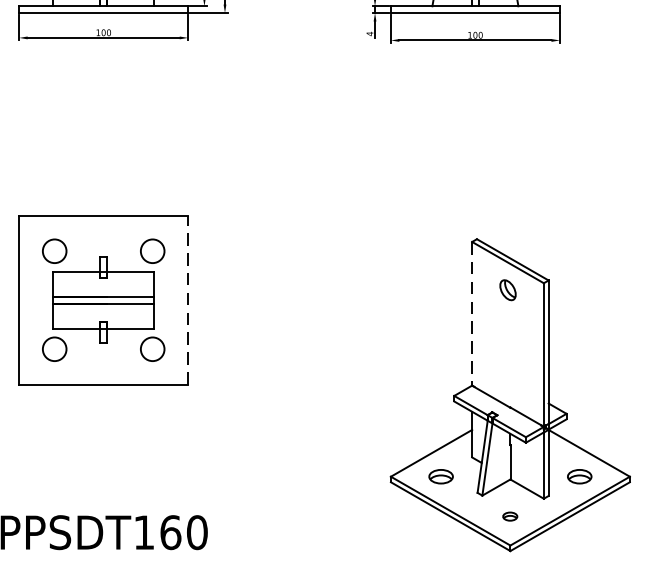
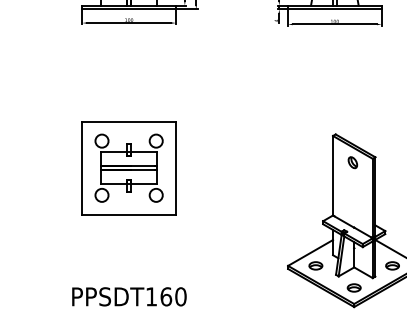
line: (187, 300) -> (175, 168), dashed -> solid
line: (472, 313) -> (333, 175), dashed -> solid
part: (509, 515) -> (353, 287), size x1.67

